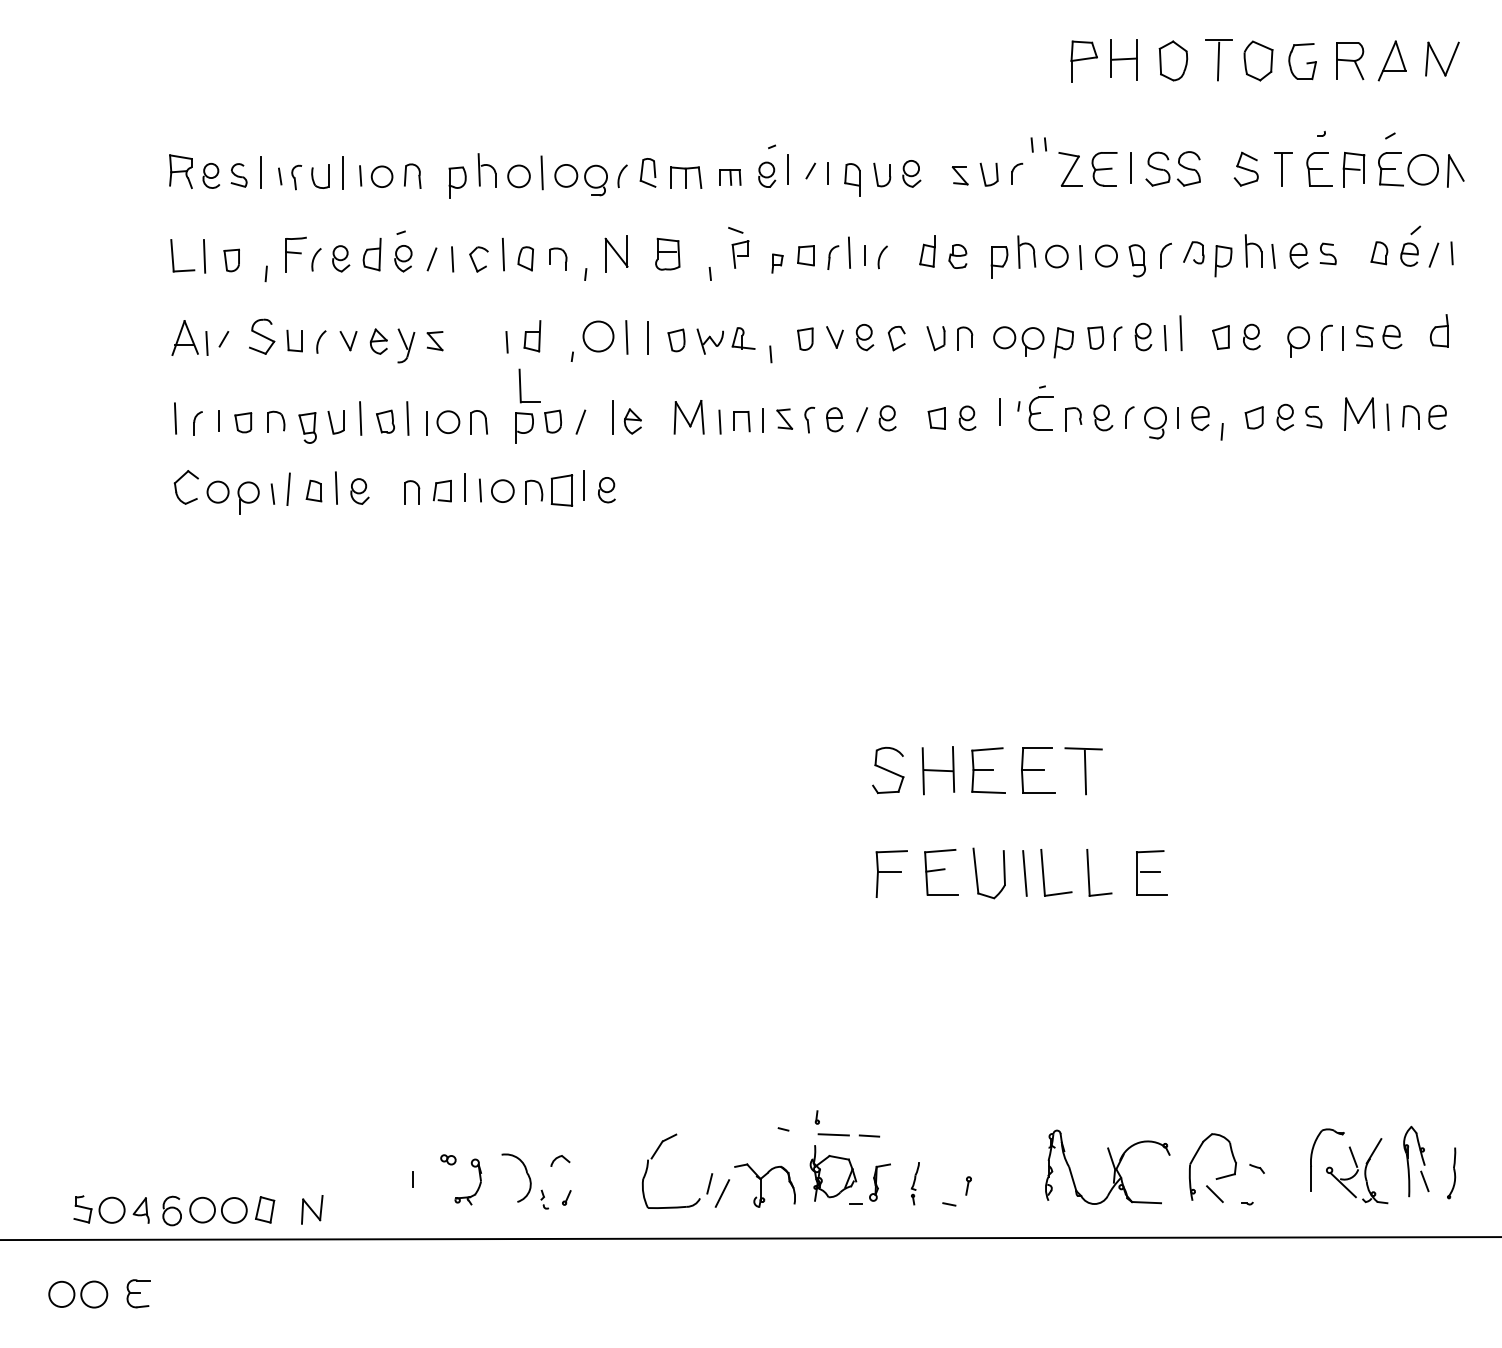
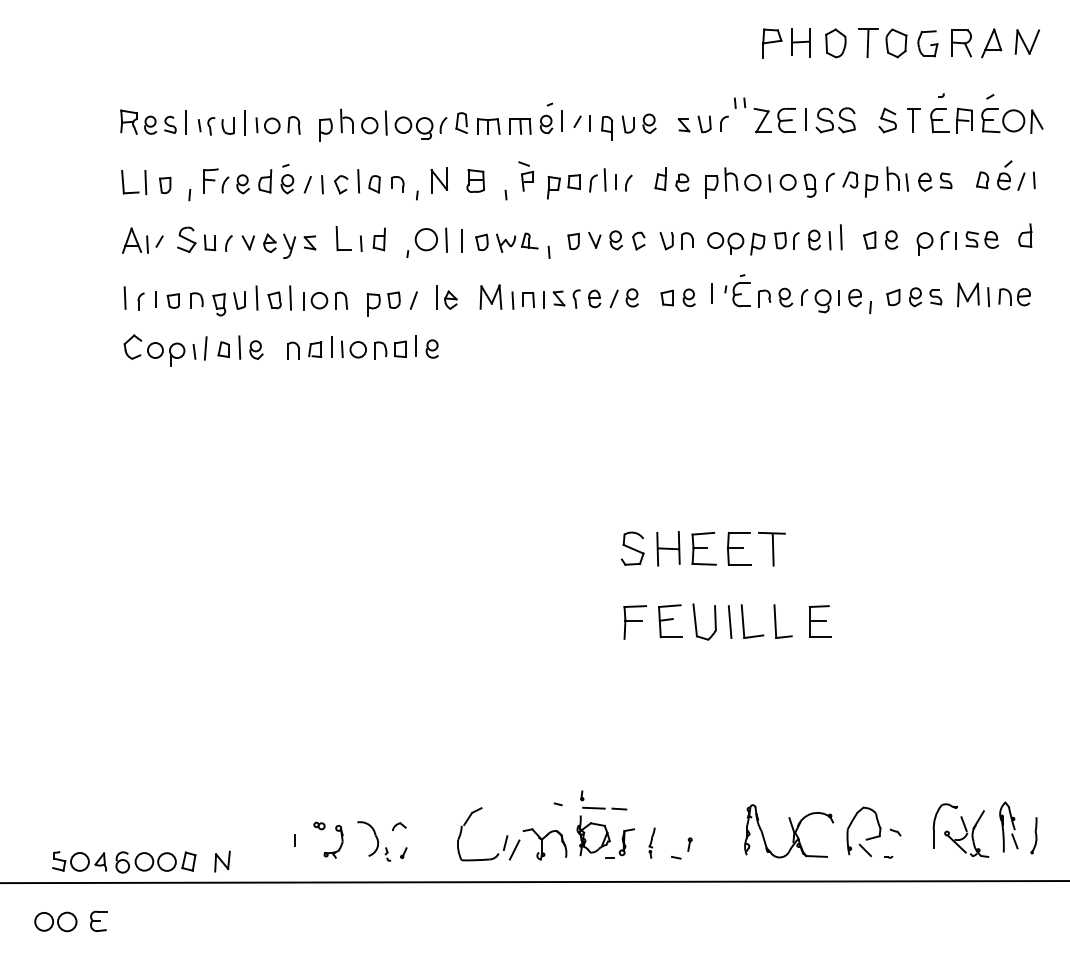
part: (730, 177) -> (520, 126), size x1.43
part: (777, 263) -> (553, 187), size x1.67
part: (521, 385) -> (338, 238), moved
part: (562, 490) -> (400, 349), size x0.71

